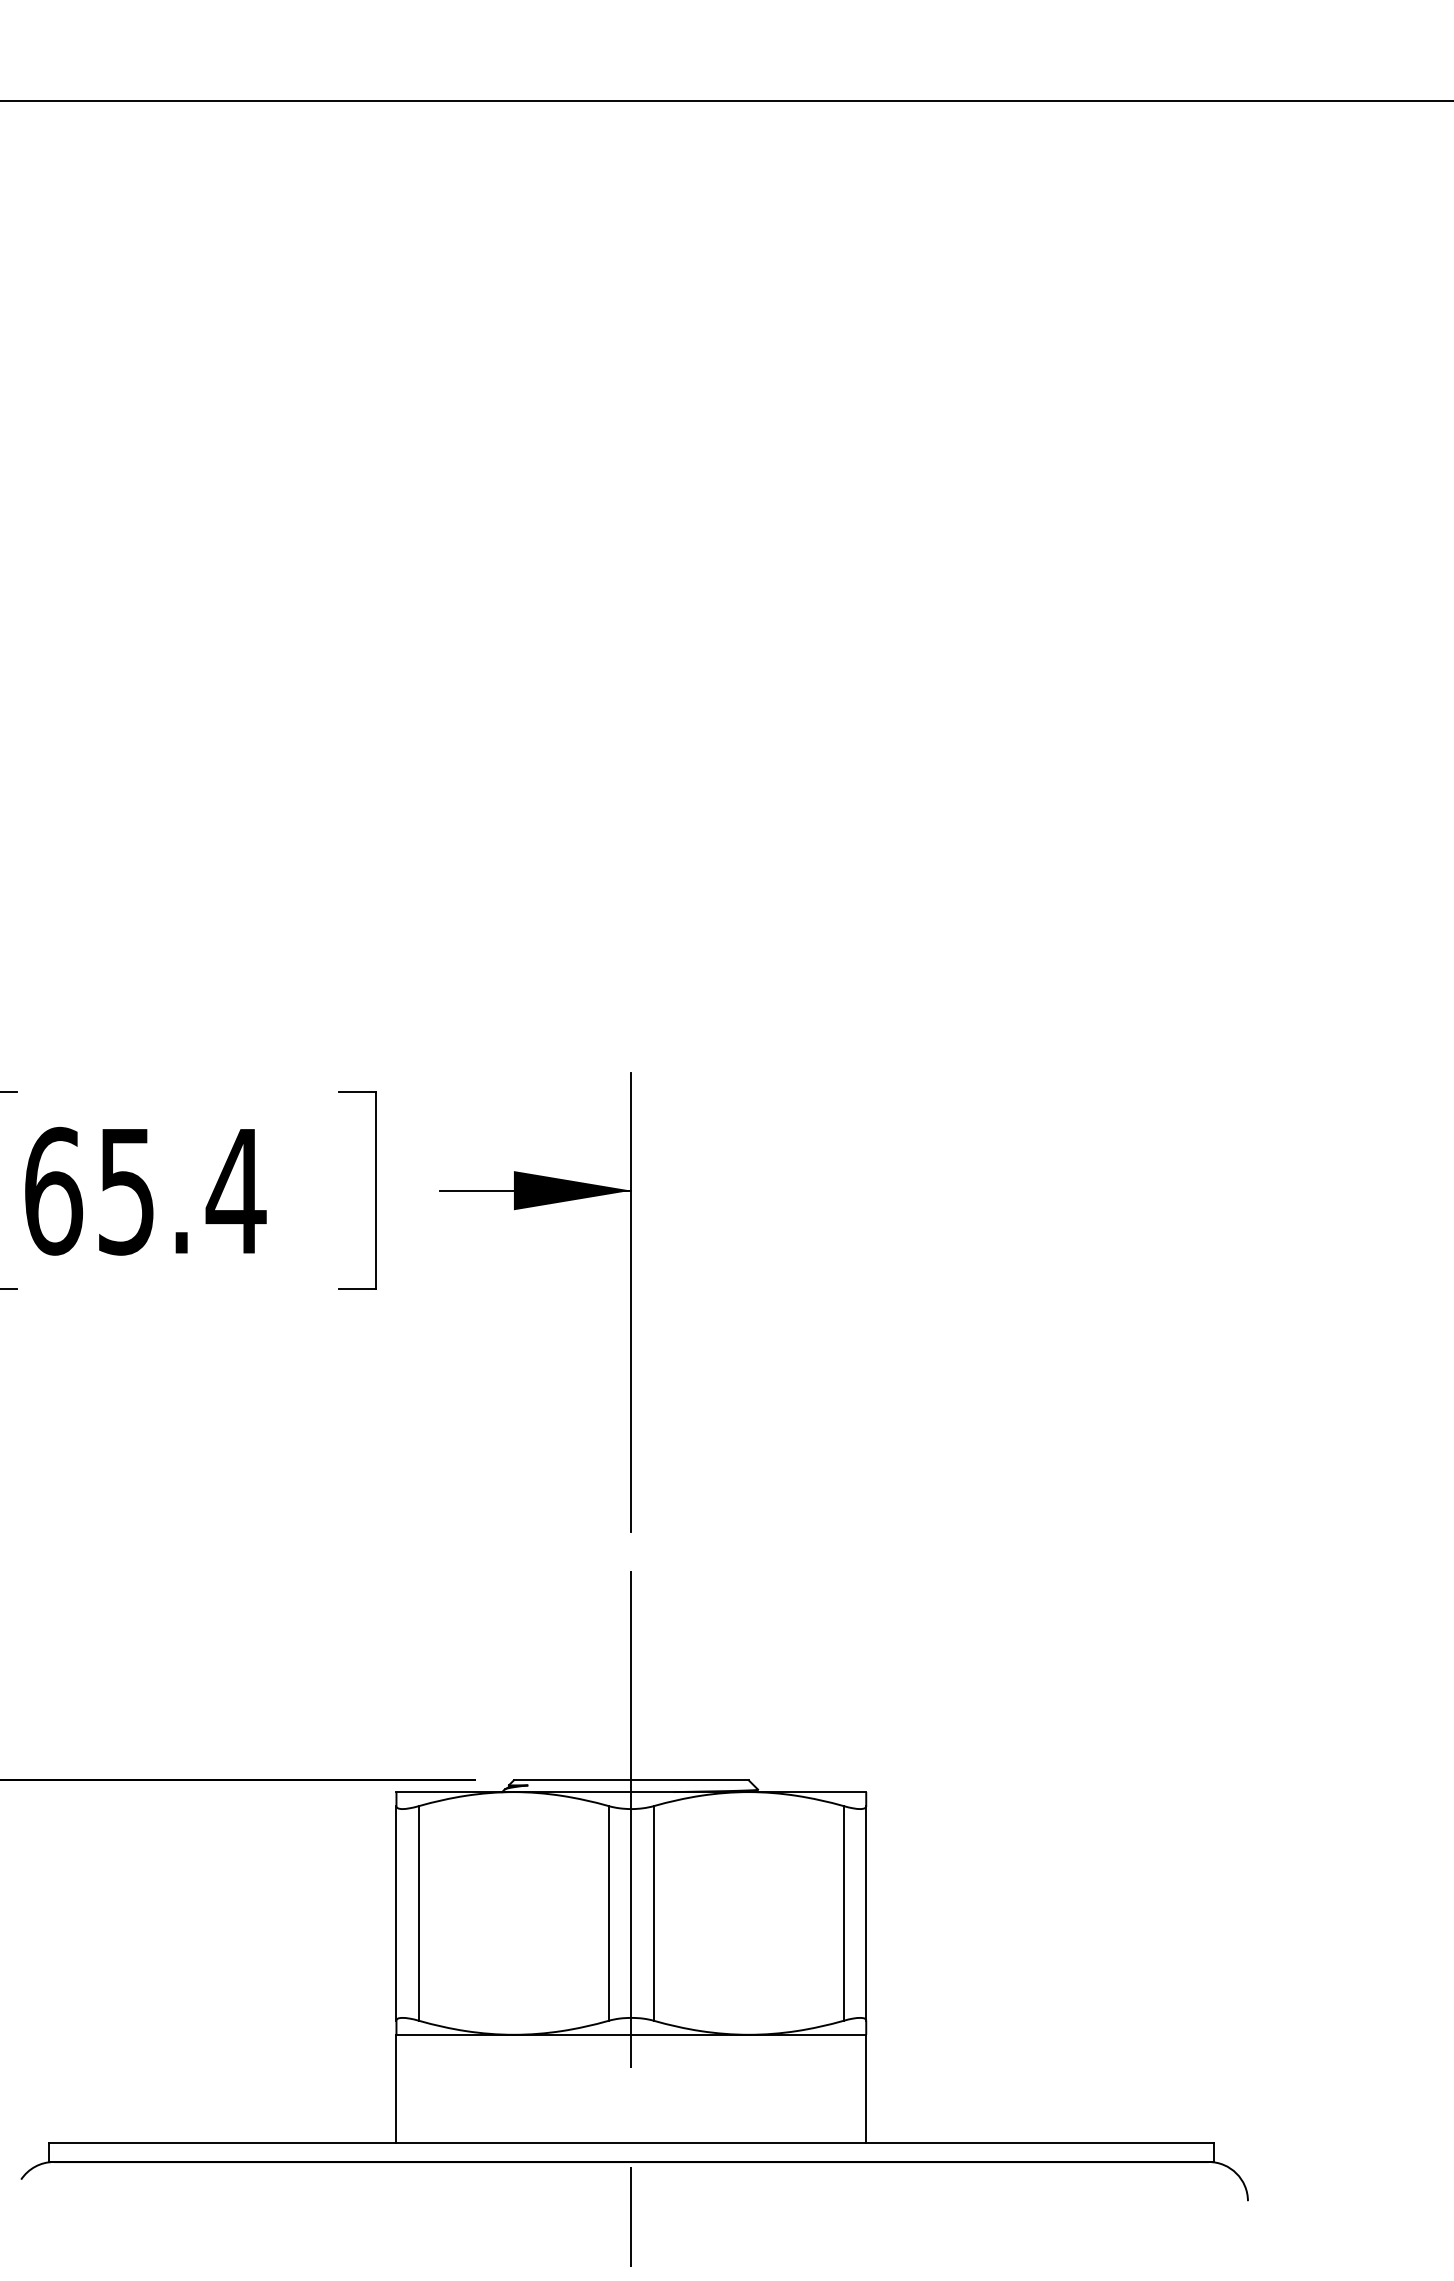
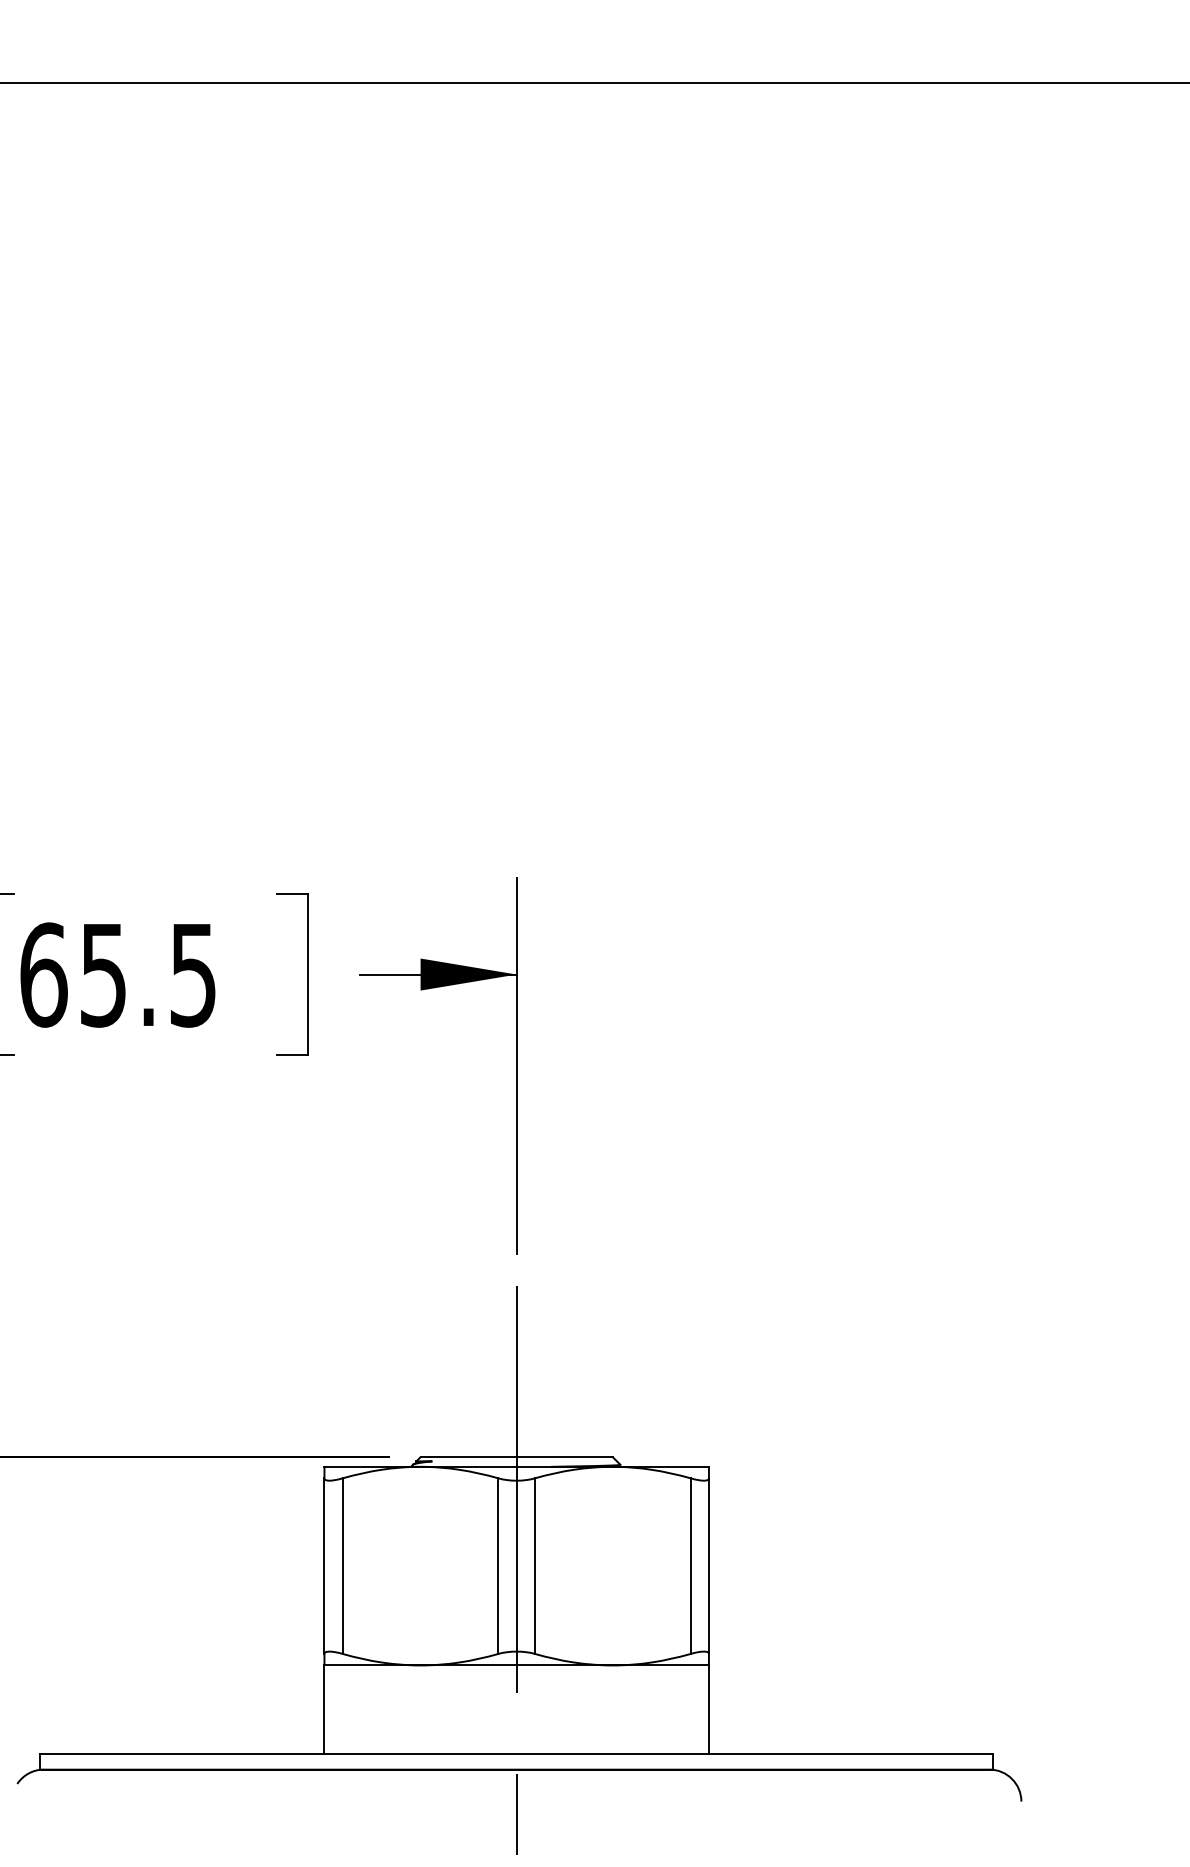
text: (236, 1191) -> (193, 975), 65.4 -> 65.5

